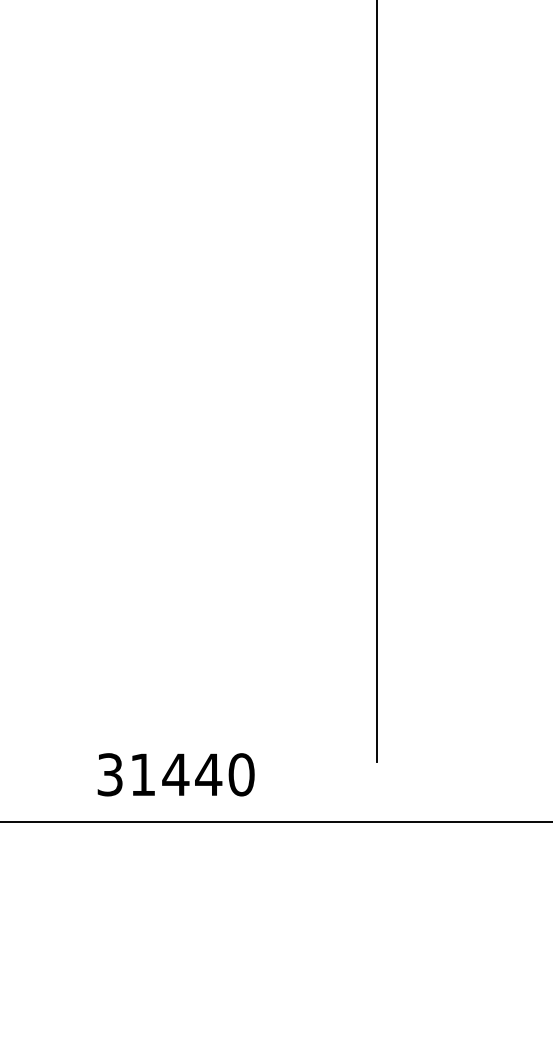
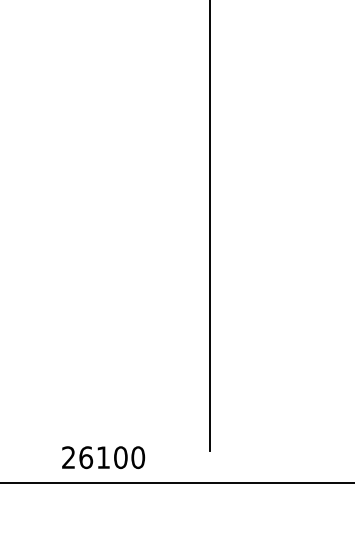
text: (158, 774) -> (94, 457), 31440 -> 26100

